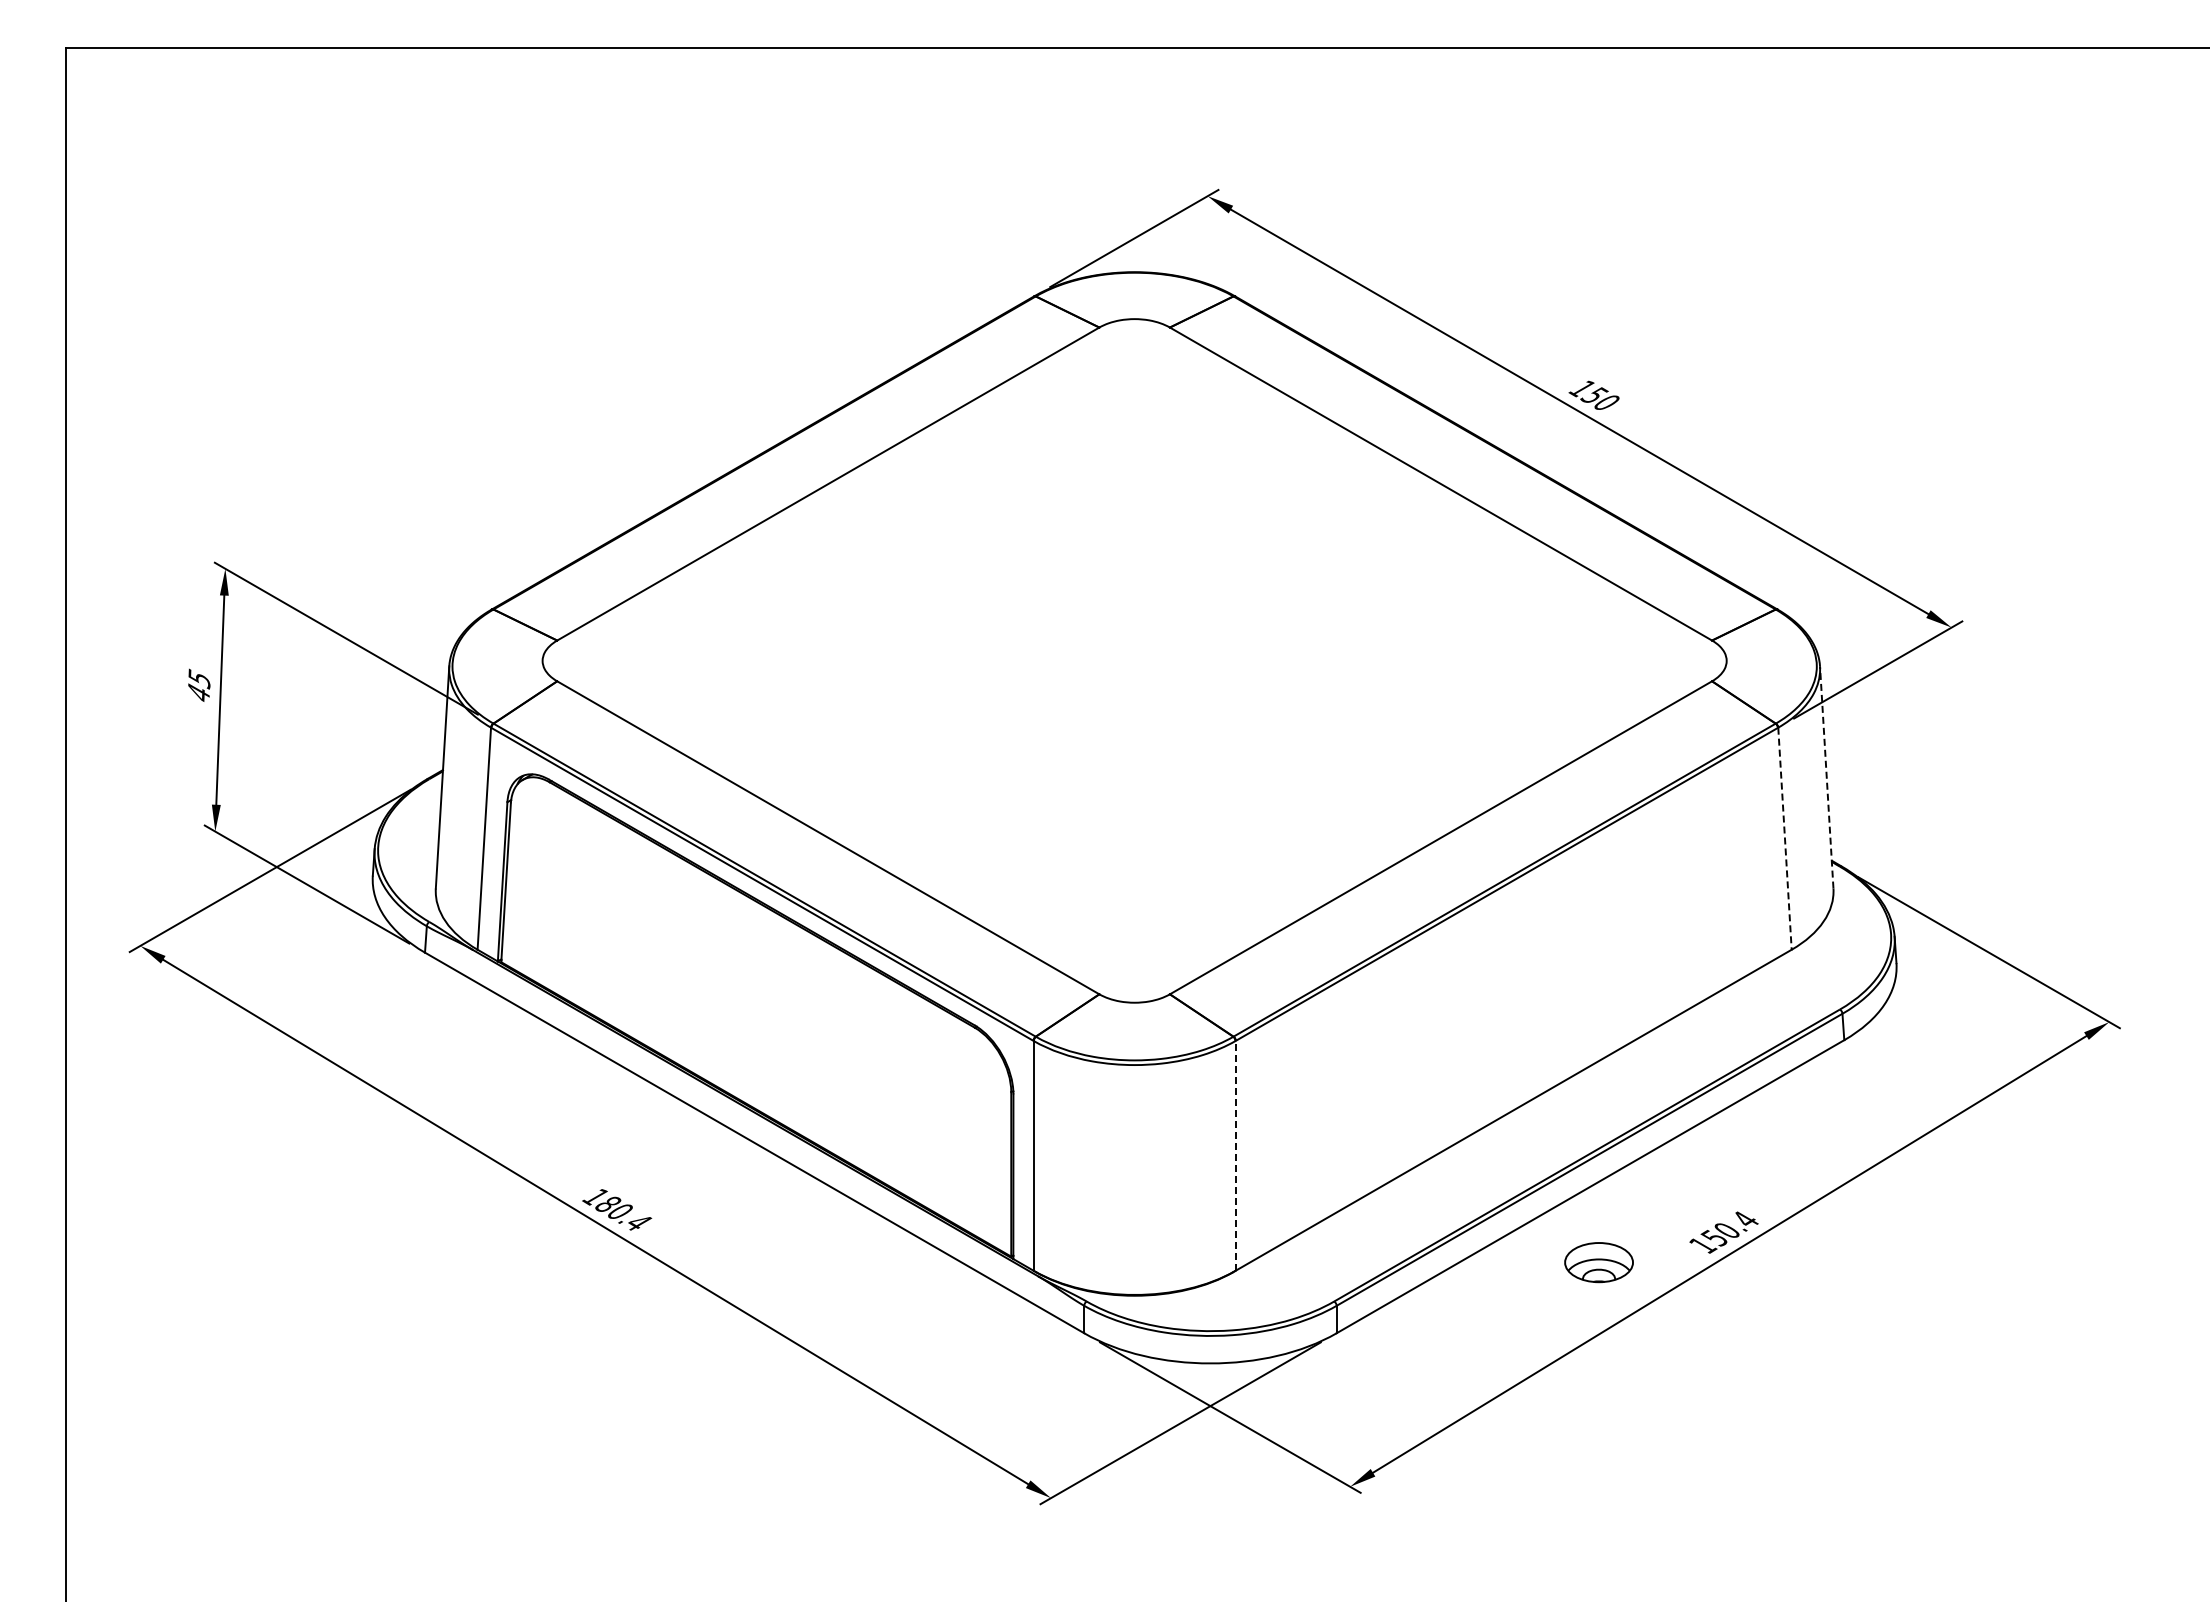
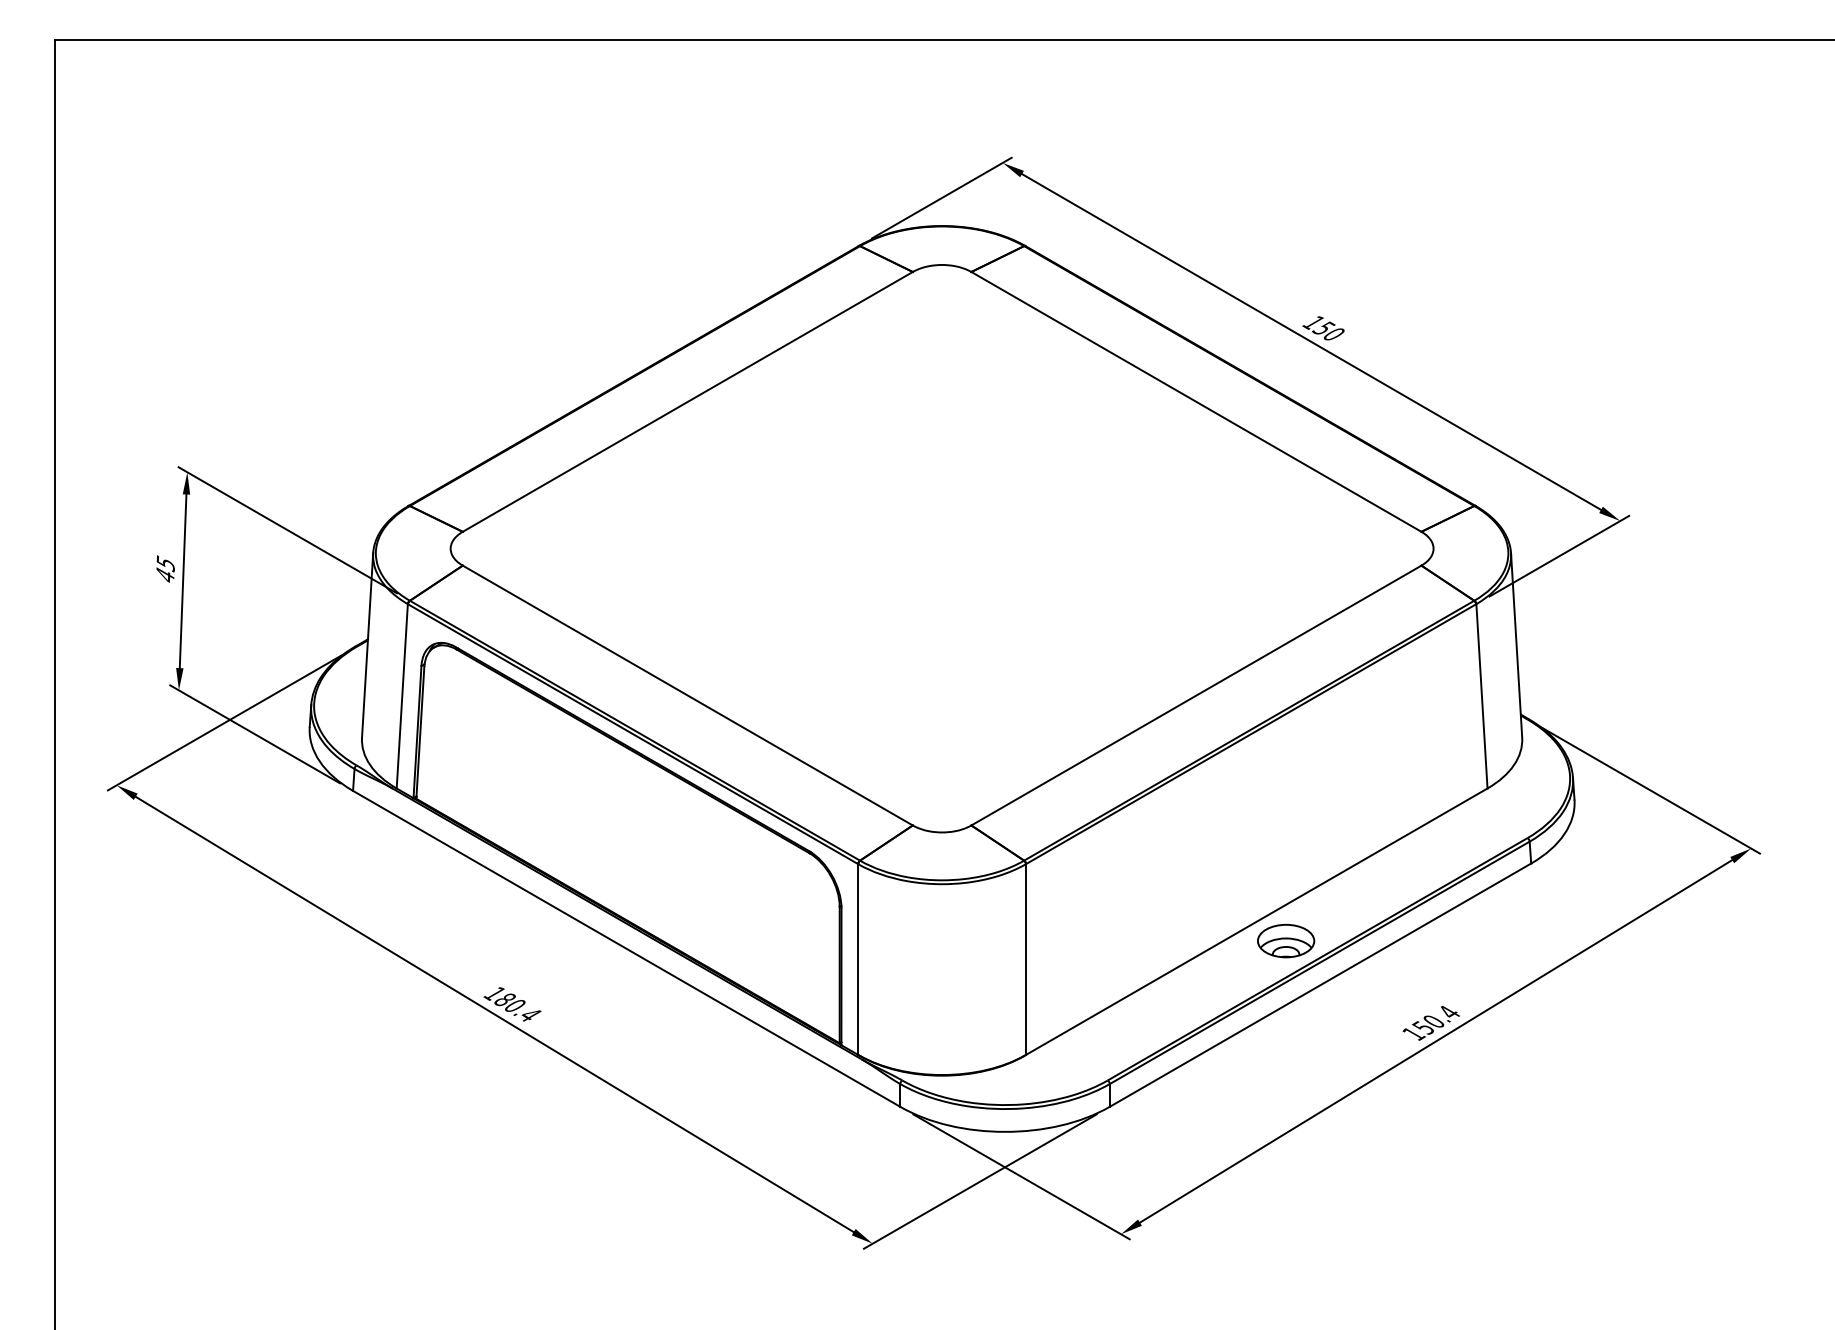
line: (1826, 777) -> (1516, 645), dashed -> solid
line: (1785, 839) -> (1482, 696), dashed -> solid
line: (1235, 1155) -> (1025, 959), dashed -> solid
part: (1598, 1262) -> (1285, 941), moved

